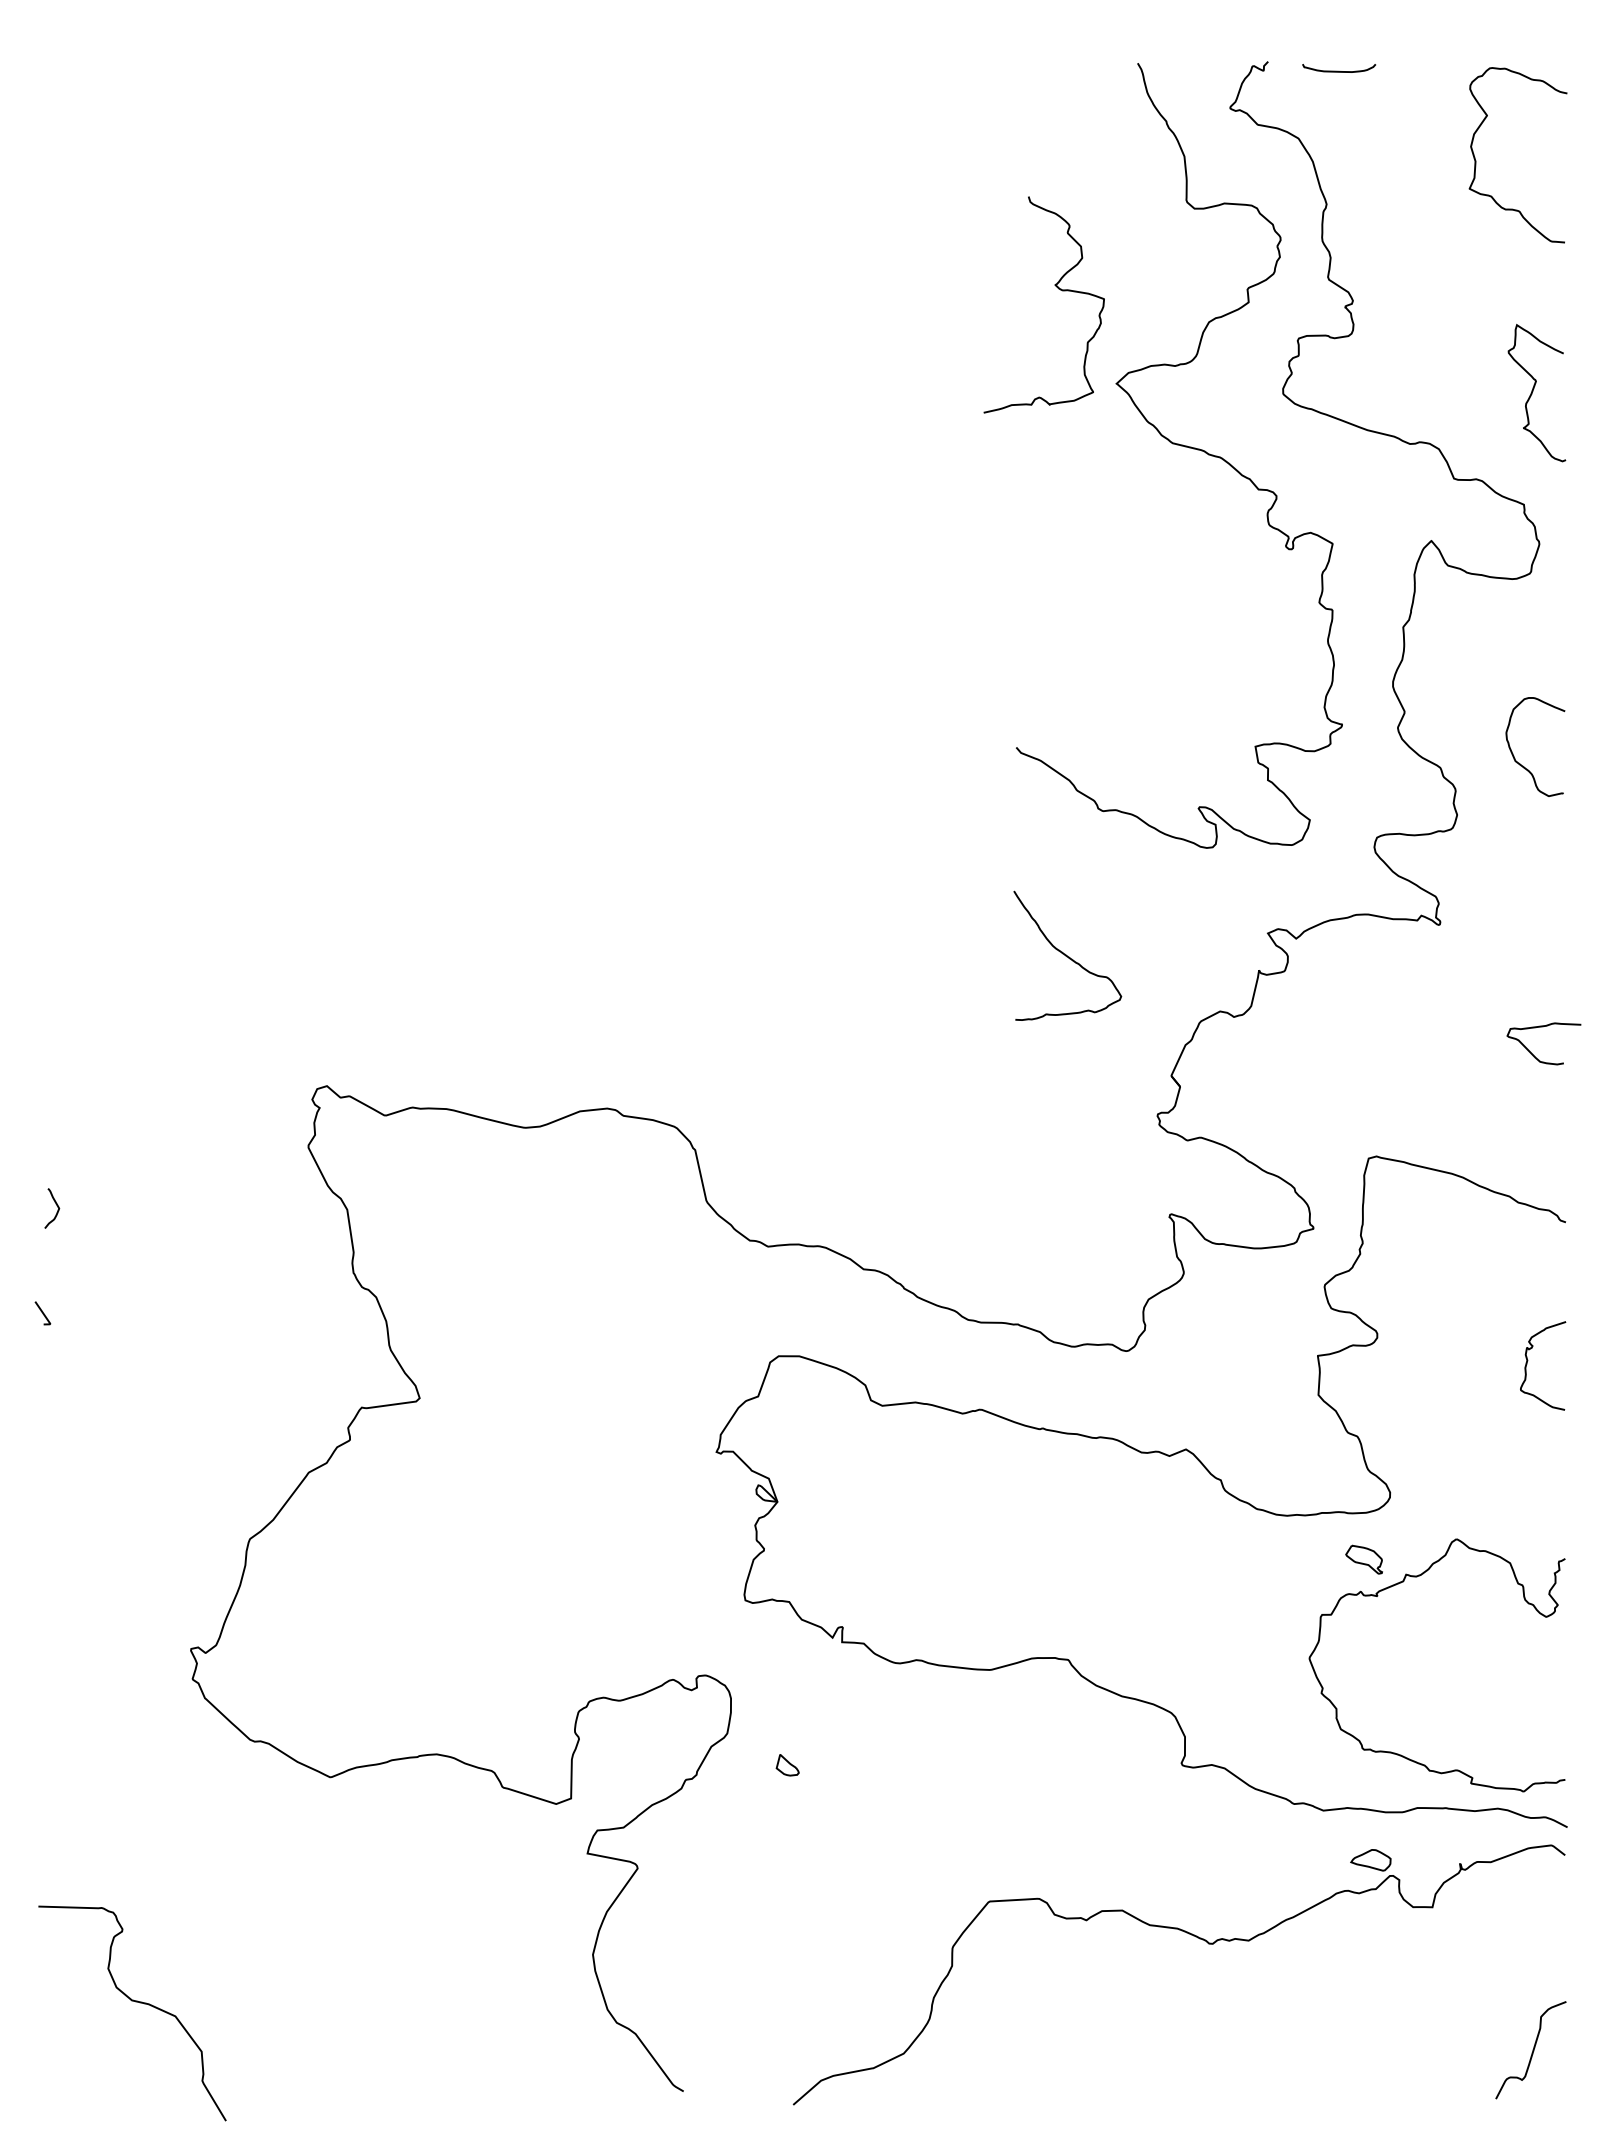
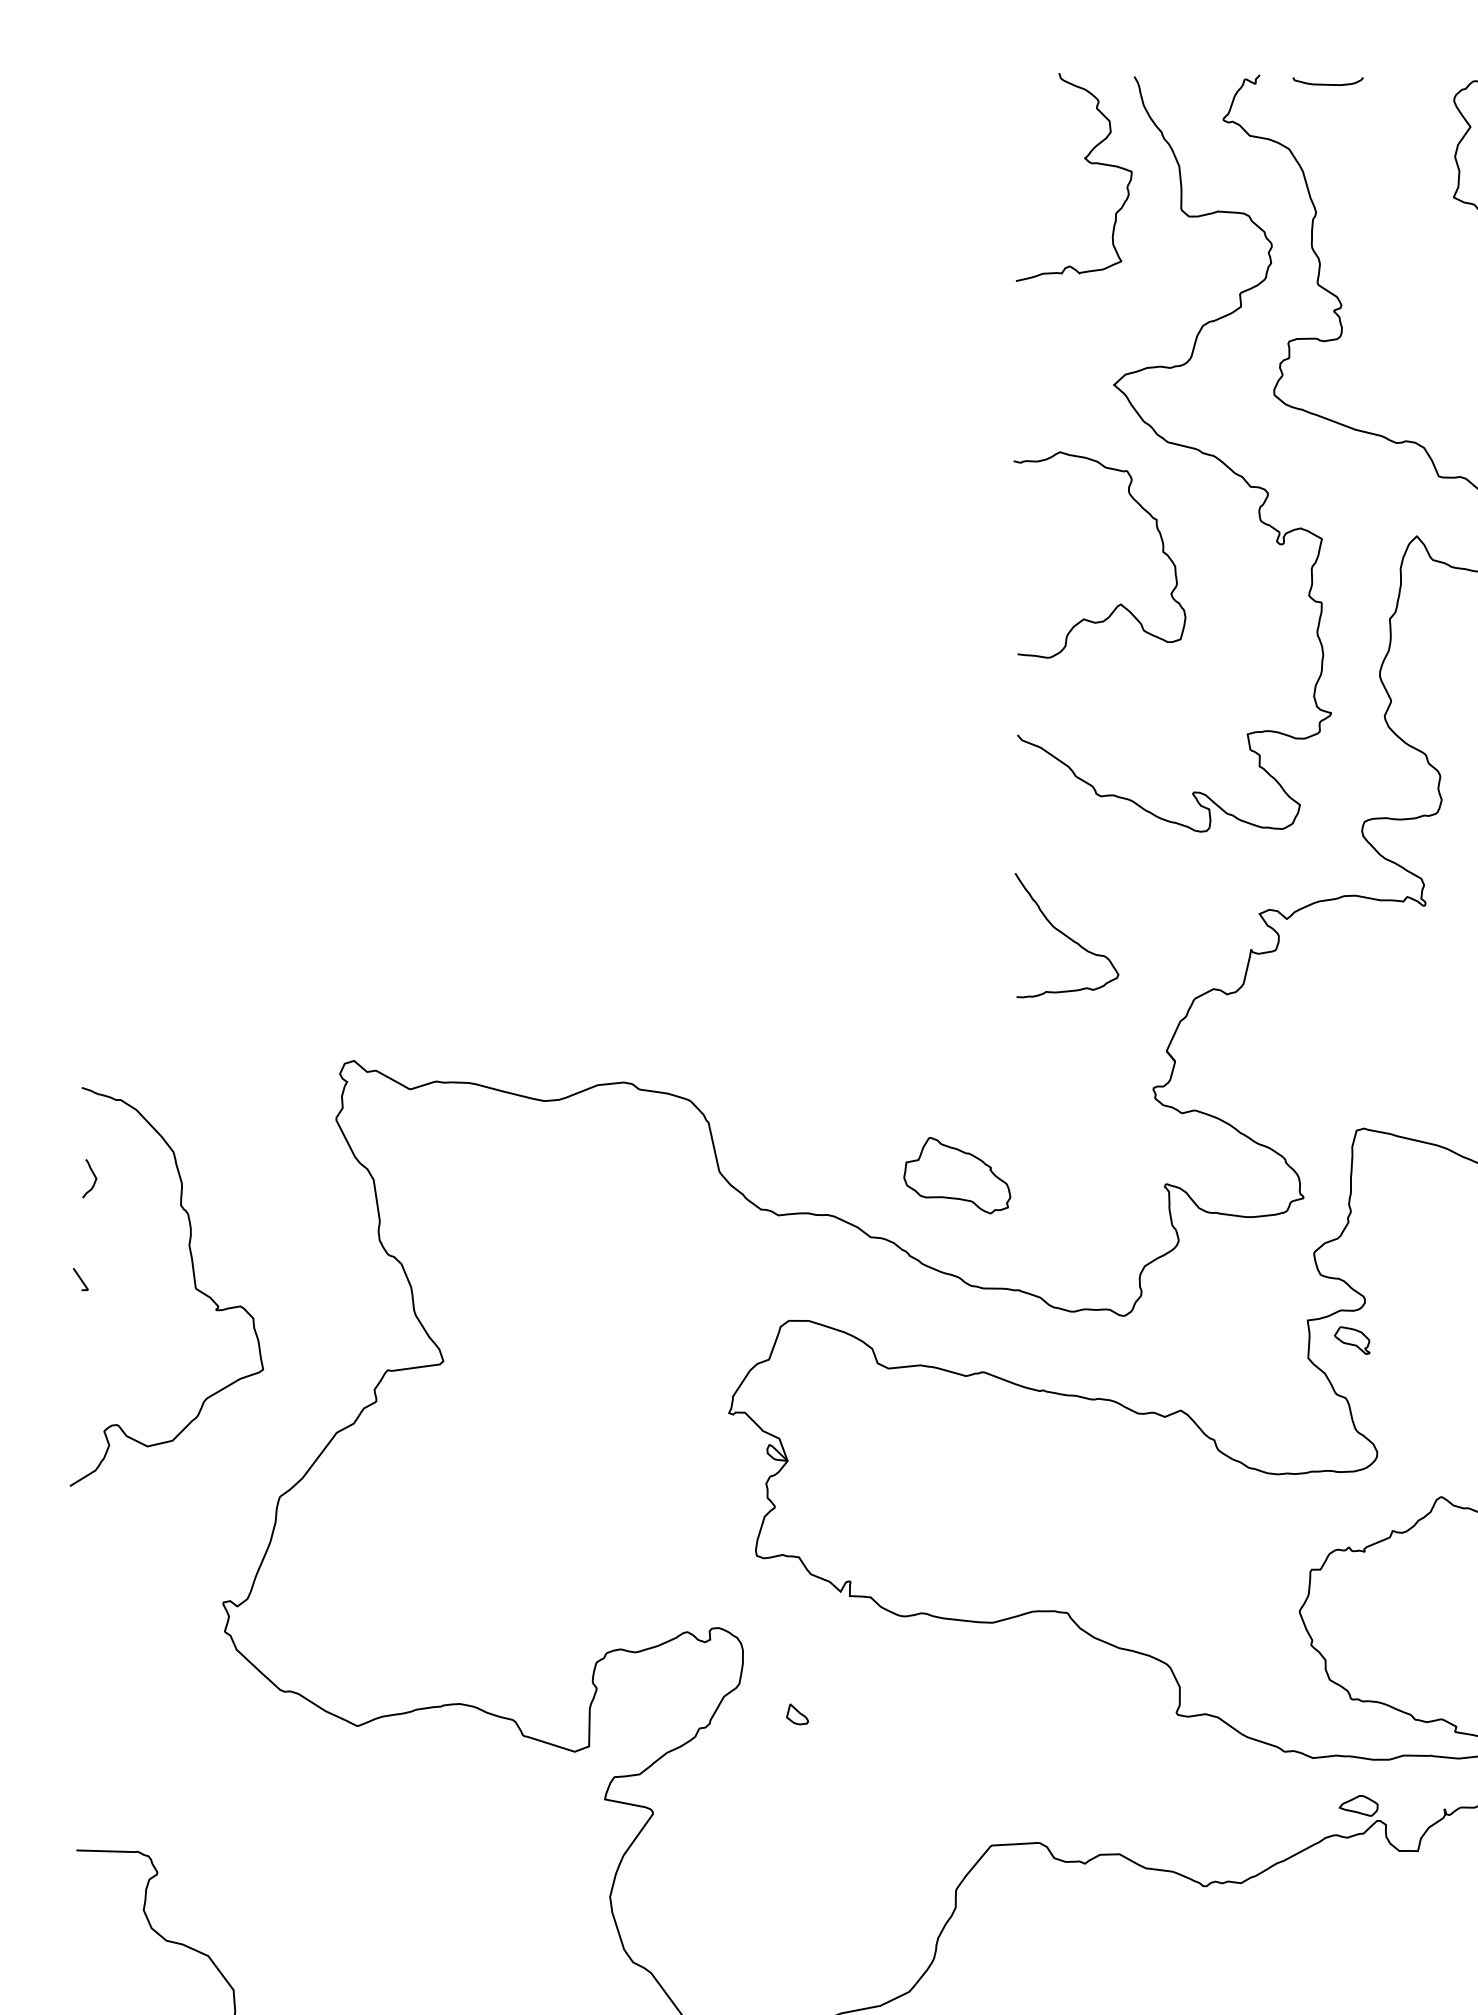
curve: (1058, 289) -> (1087, 162), moved
curve: (1123, 610) -> (1120, 603), added
part: (953, 1205) -> (957, 1175), added
curve: (160, 1317) -> (193, 1283), added
part: (1363, 1559) -> (1351, 1340), moved

